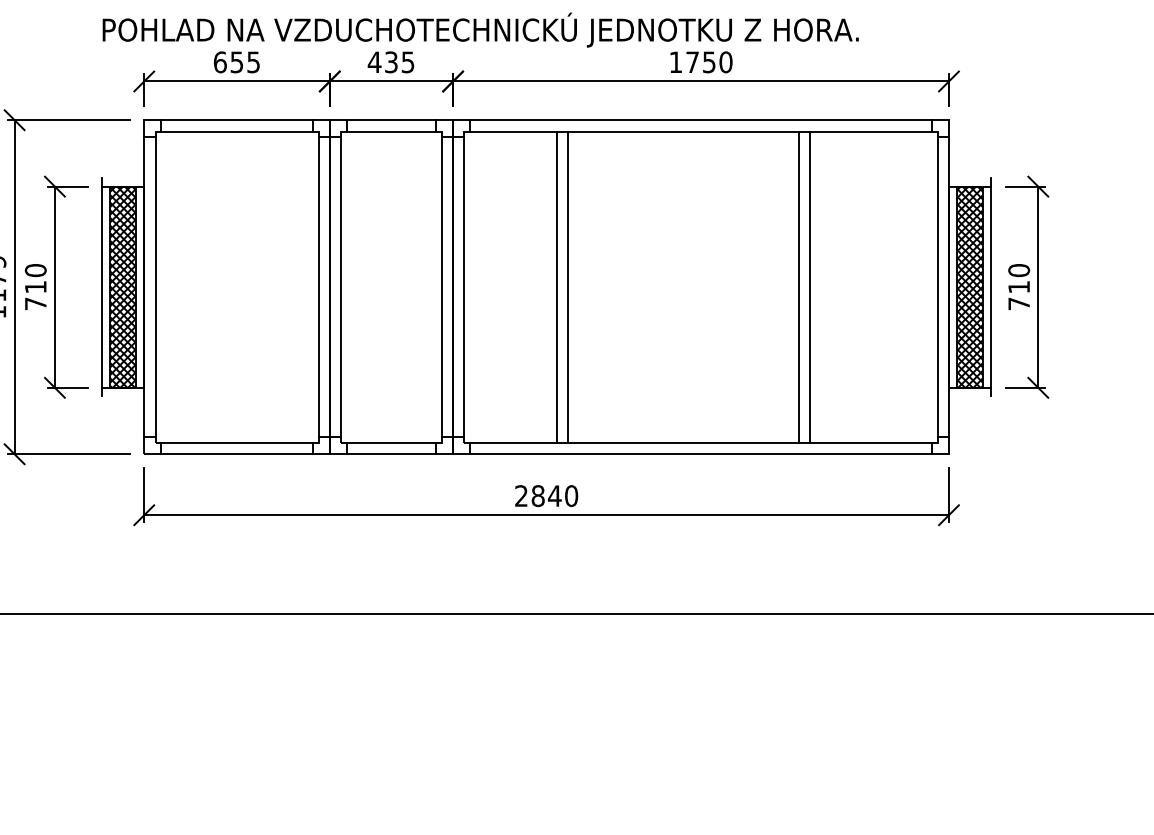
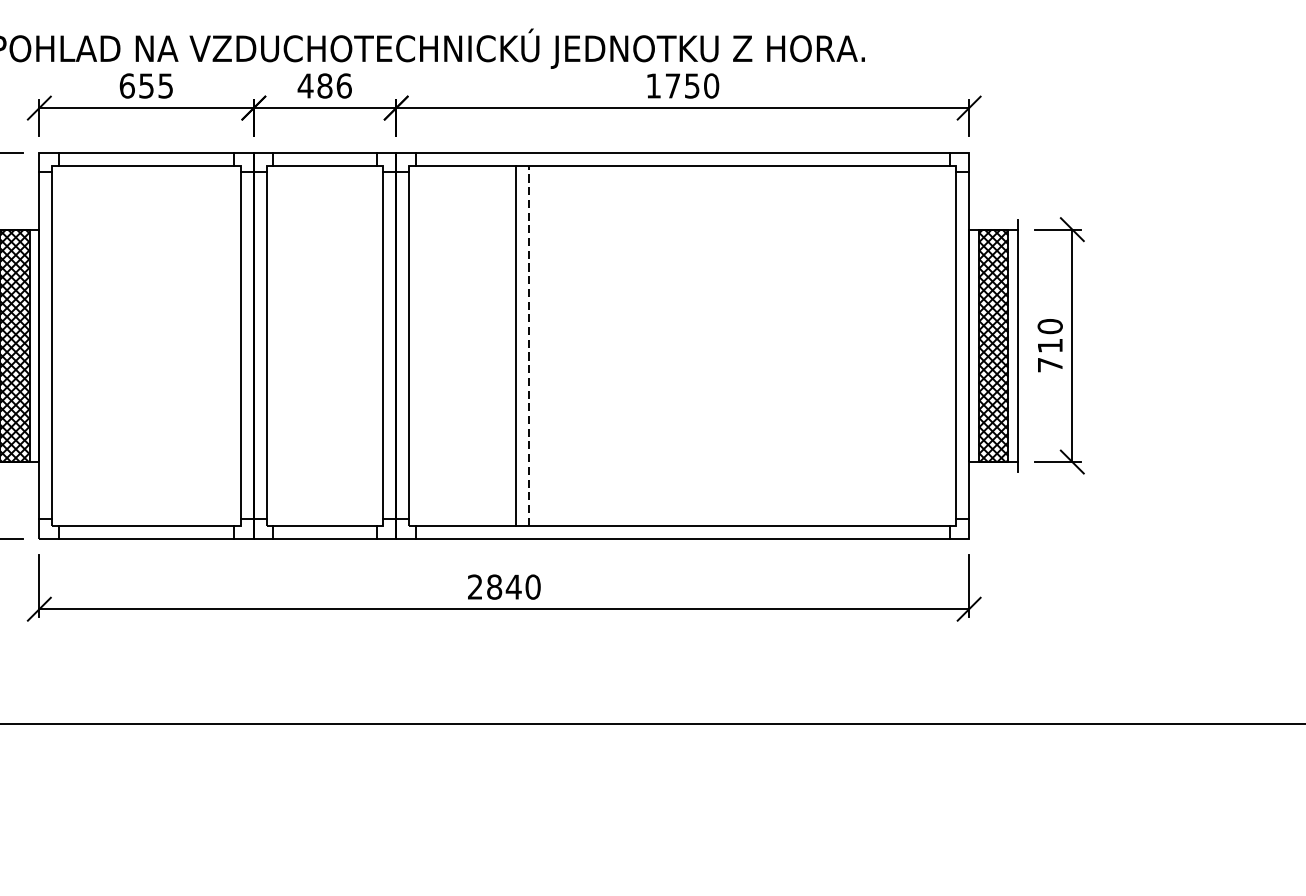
text: (399, 62) -> (334, 86), 435 -> 486
line: (798, 286) -> (795, 344), removed
line: (810, 286) -> (809, 344), removed
line: (567, 287) -> (528, 346), solid -> dashed

